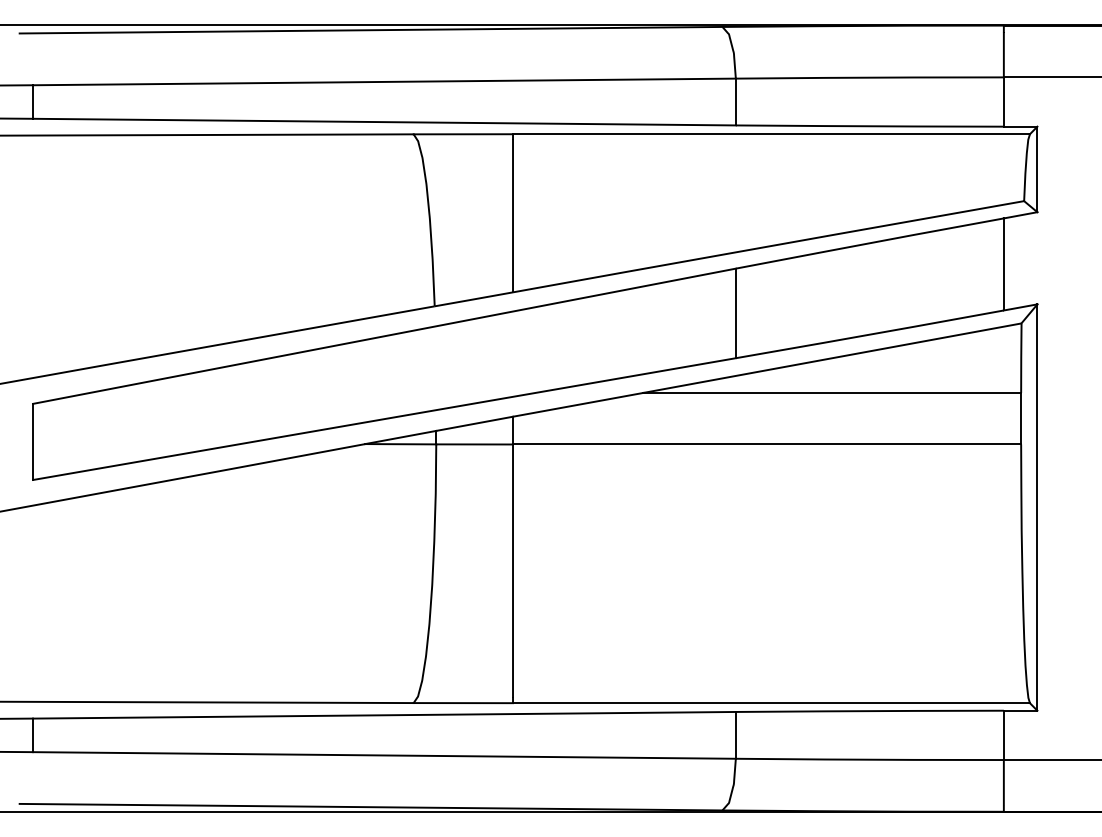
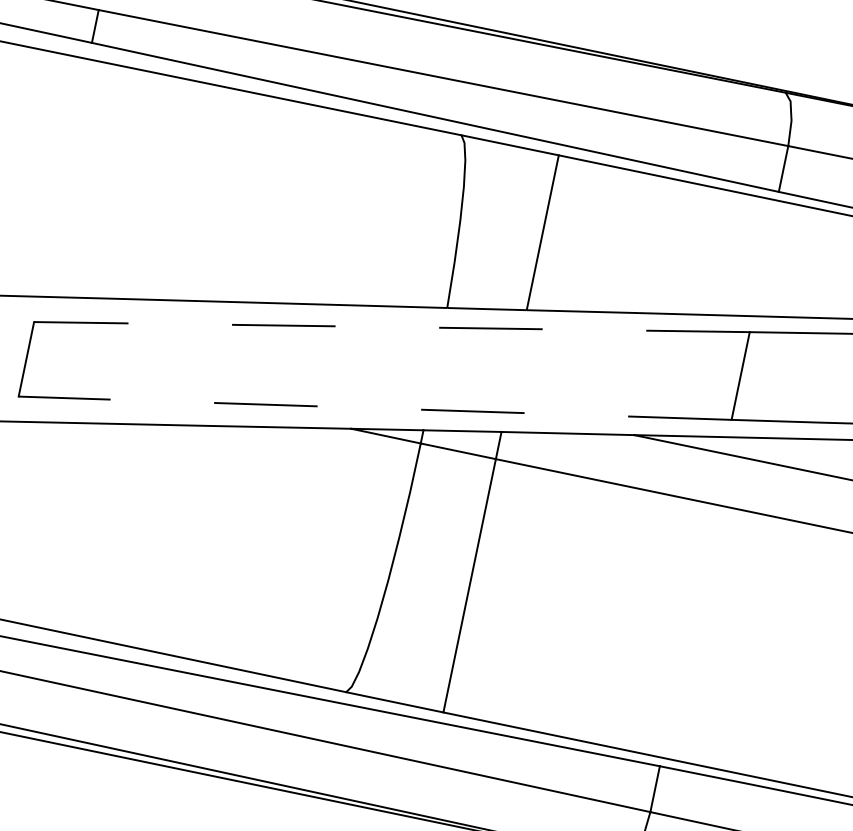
line: (384, 336) -> (391, 327), solid -> dashed
line: (384, 419) -> (375, 408), solid -> dashed

